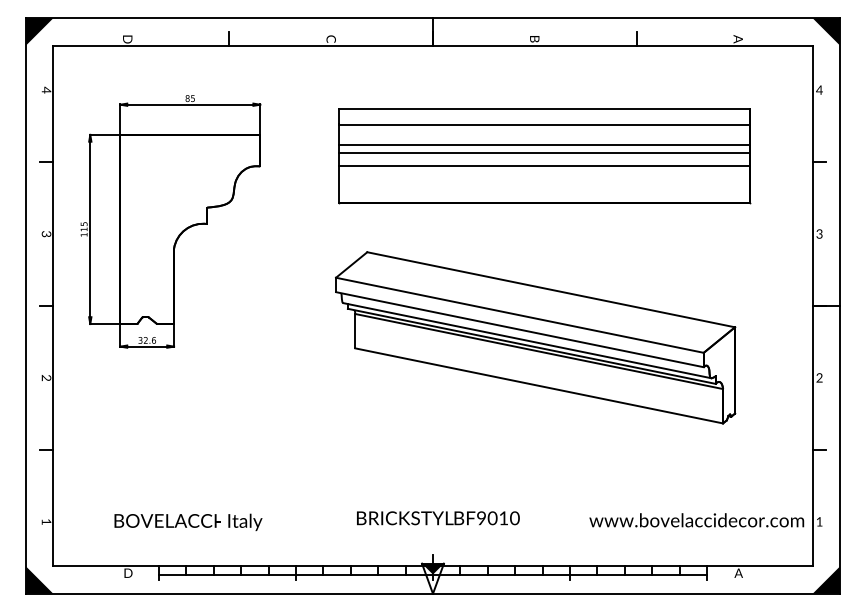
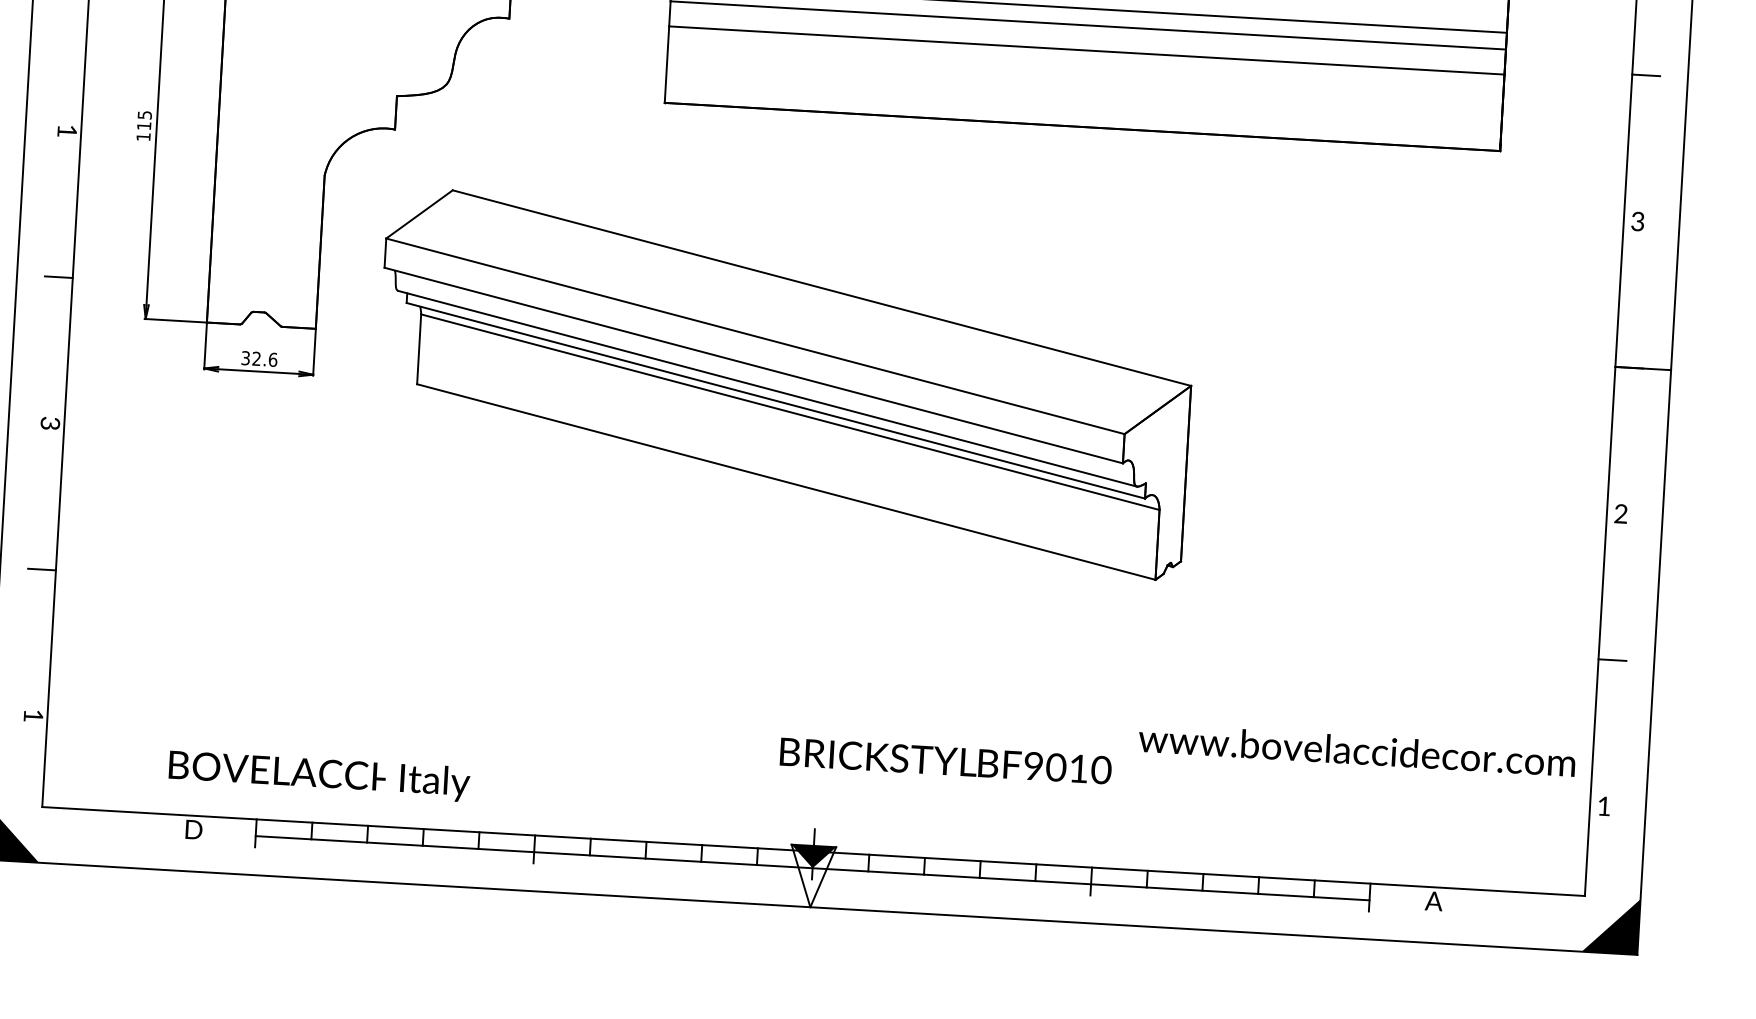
text: (46, 234) -> (67, 131), 3 -> 1
part: (535, 337) -> (784, 383), moved
text: (44, 378) -> (46, 424), 2 -> 3
text: (438, 518) -> (946, 761), moved
text: (696, 520) -> (1356, 750), moved
text: (188, 521) -> (319, 774), moved

